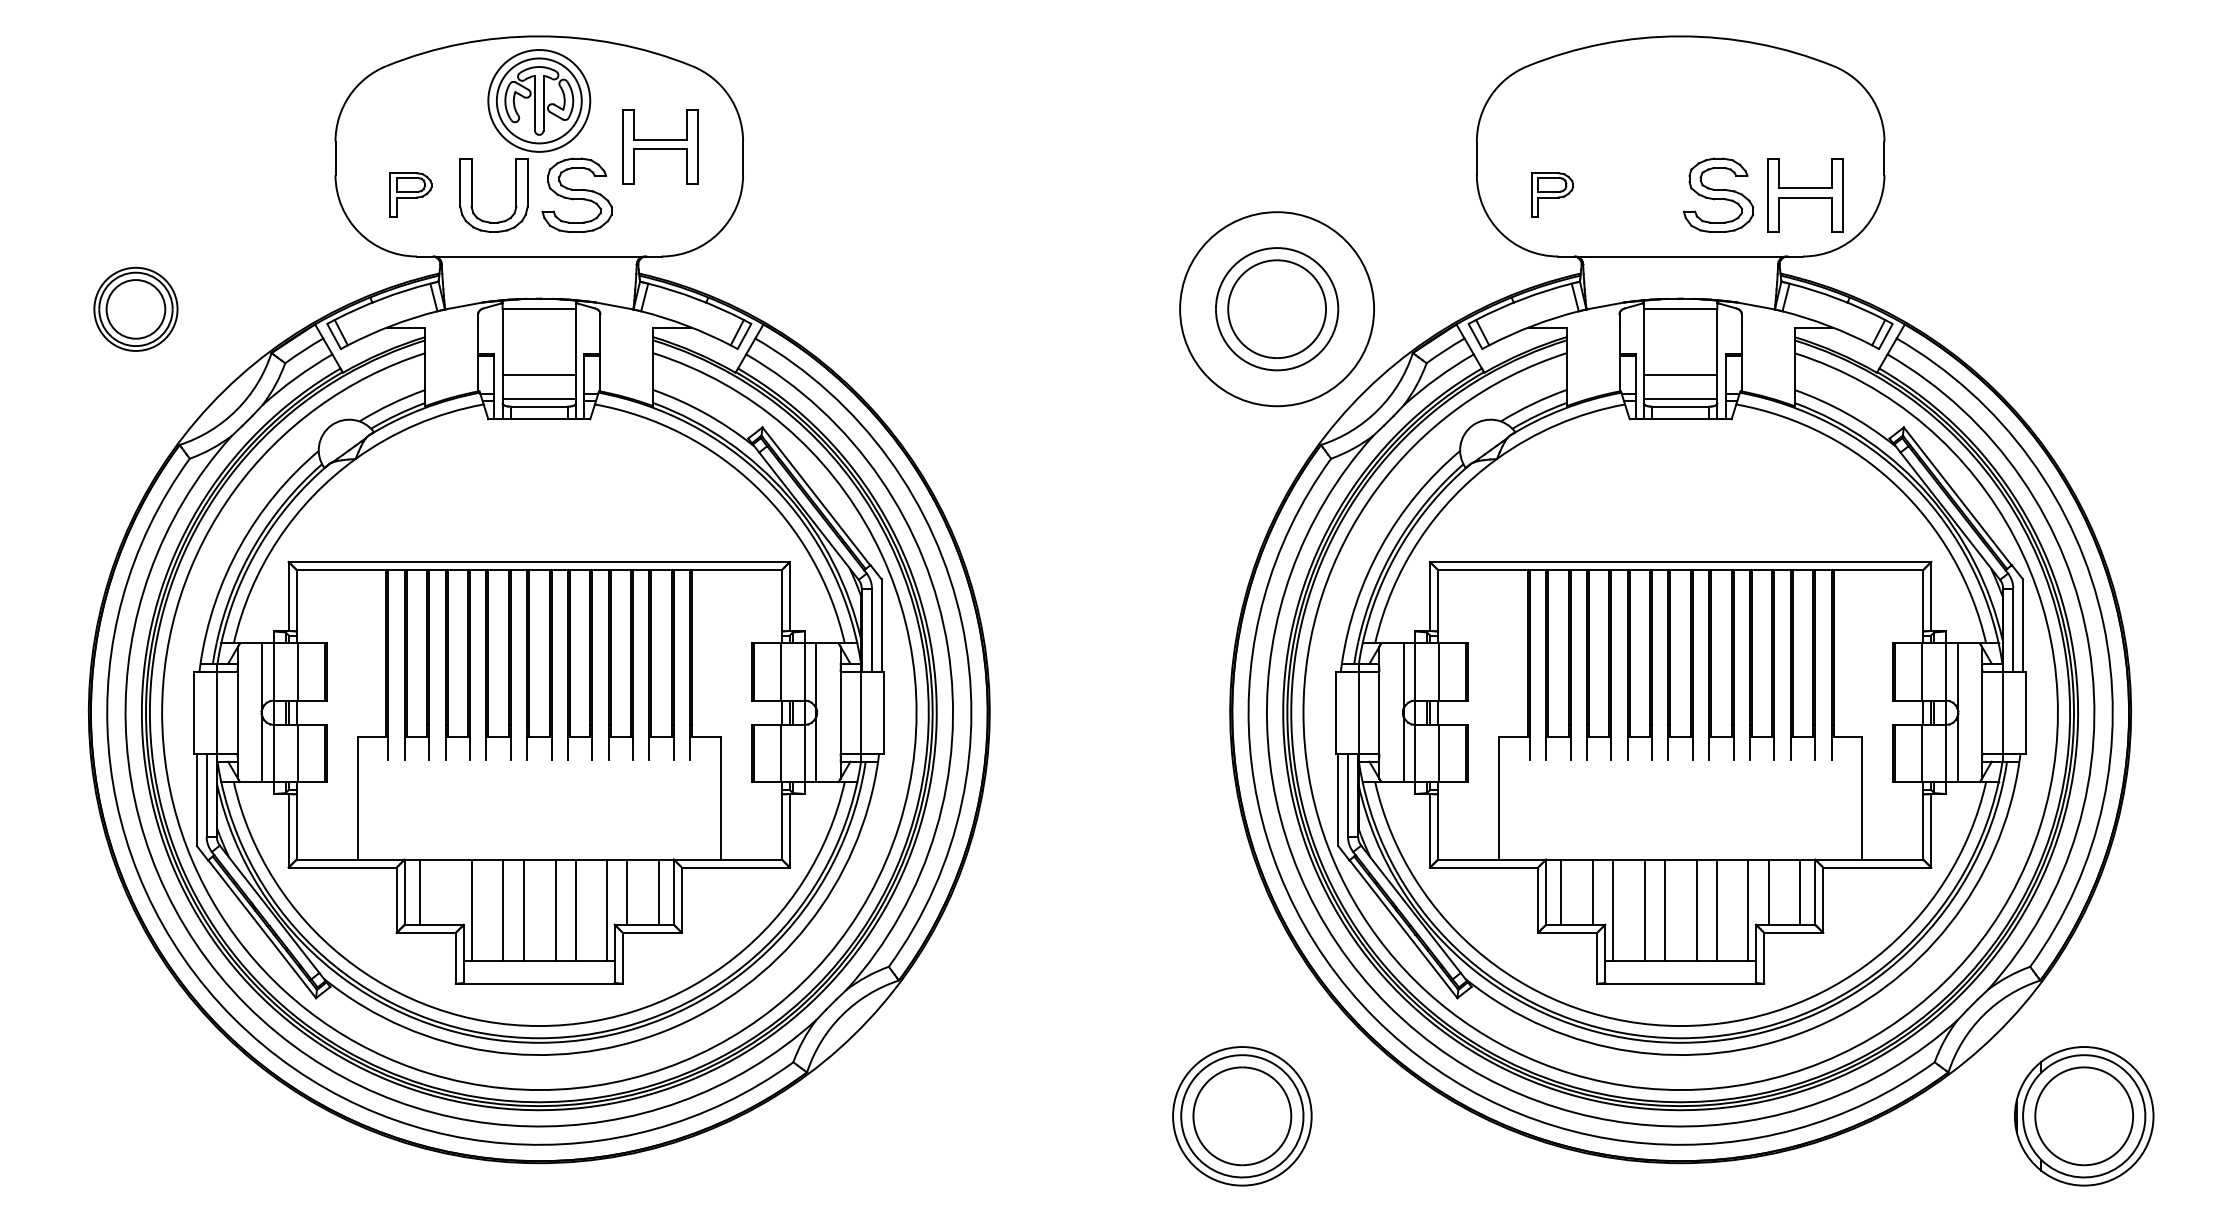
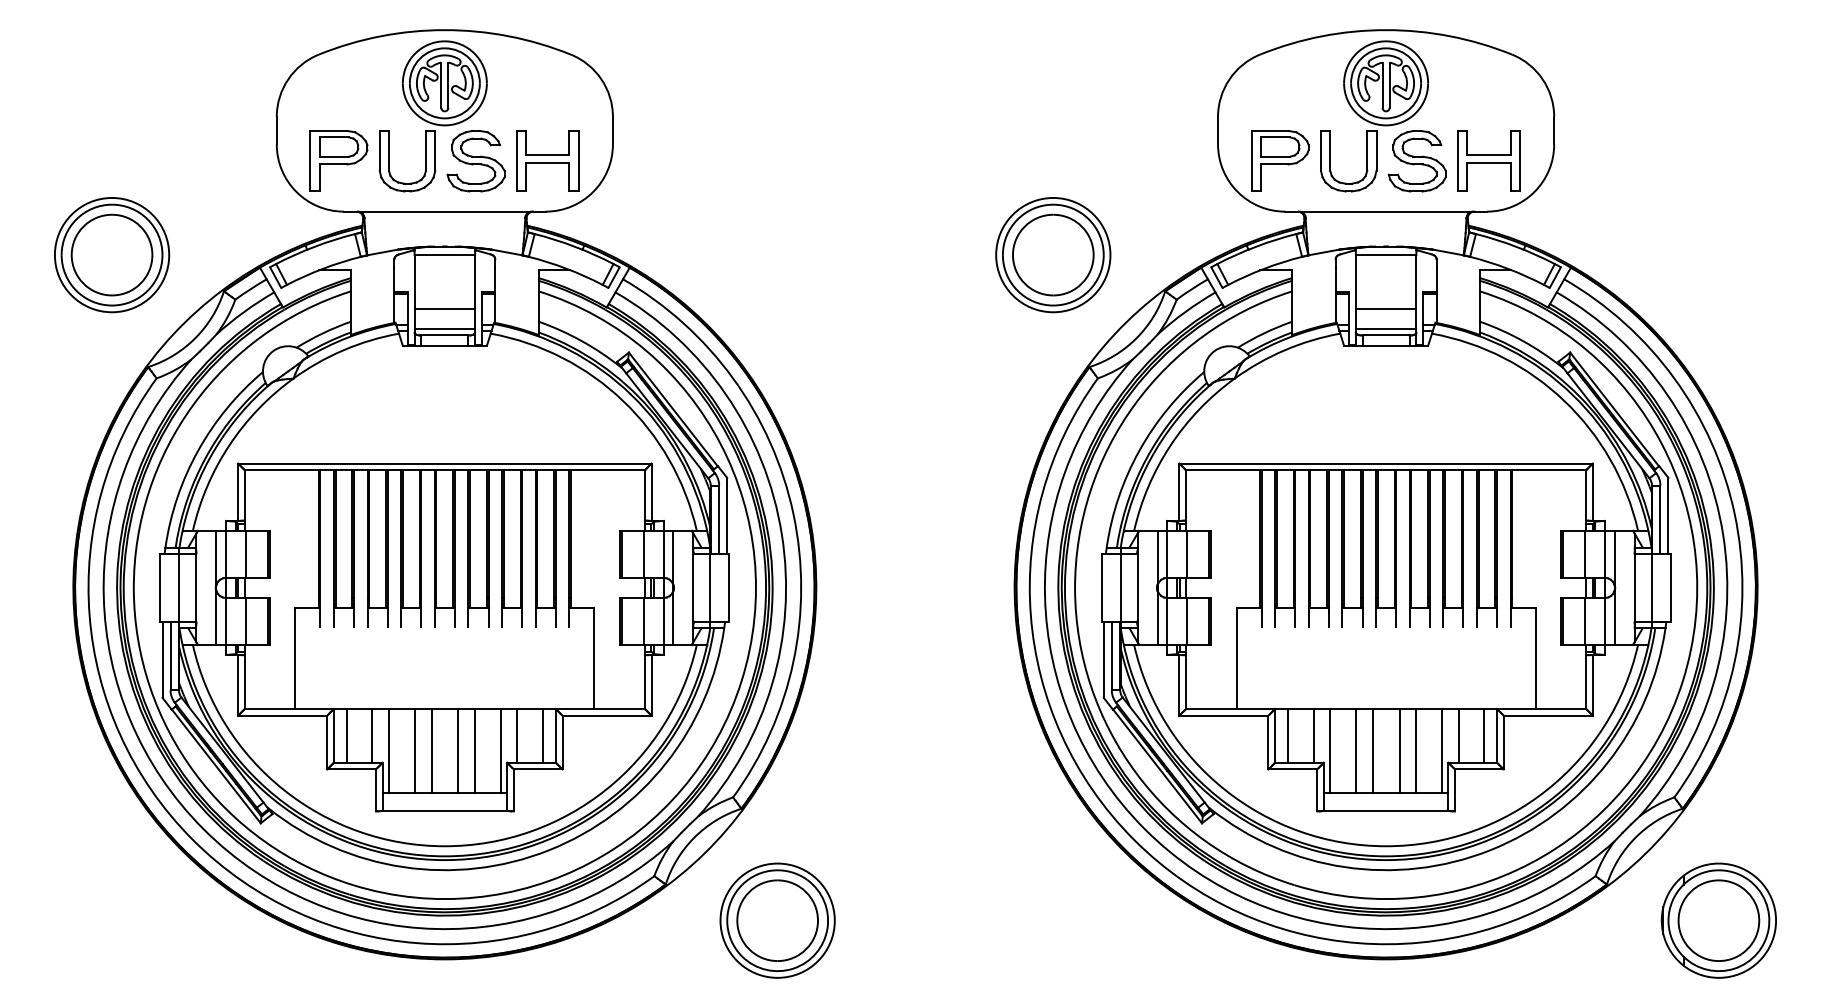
part: (1666, 141) -> (1374, 116), added
part: (660, 145) -> (547, 160), moved
part: (410, 194) -> (338, 160), size x1.67
part: (1552, 194) -> (1280, 160), size x1.67
circle: (1277, 308) -> (1053, 254), size x0.71
part: (136, 309) -> (112, 255), size x1.67
line: (451, 891) -> (372, 735), added
part: (1242, 1116) -> (777, 920), moved

